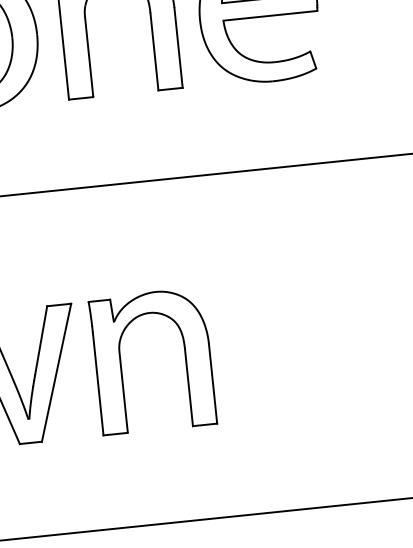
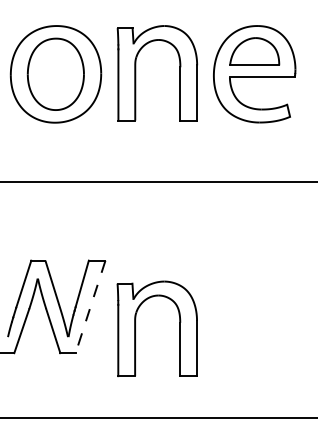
part: (121, 364) -> (135, 328), moved
line: (56, 372) -> (90, 306), solid -> dashed

